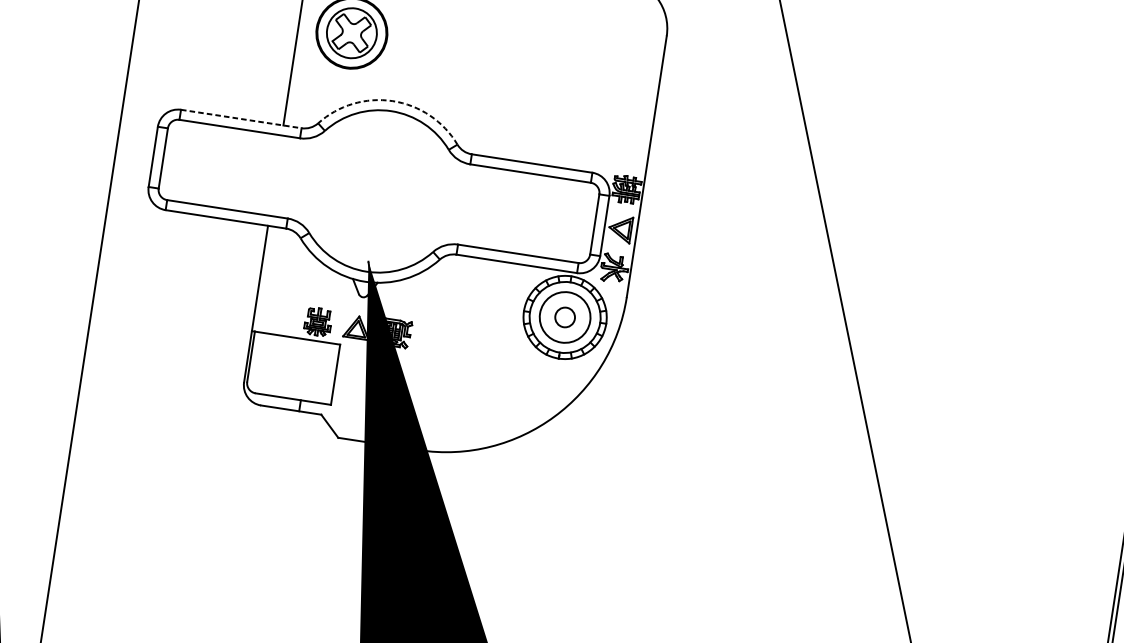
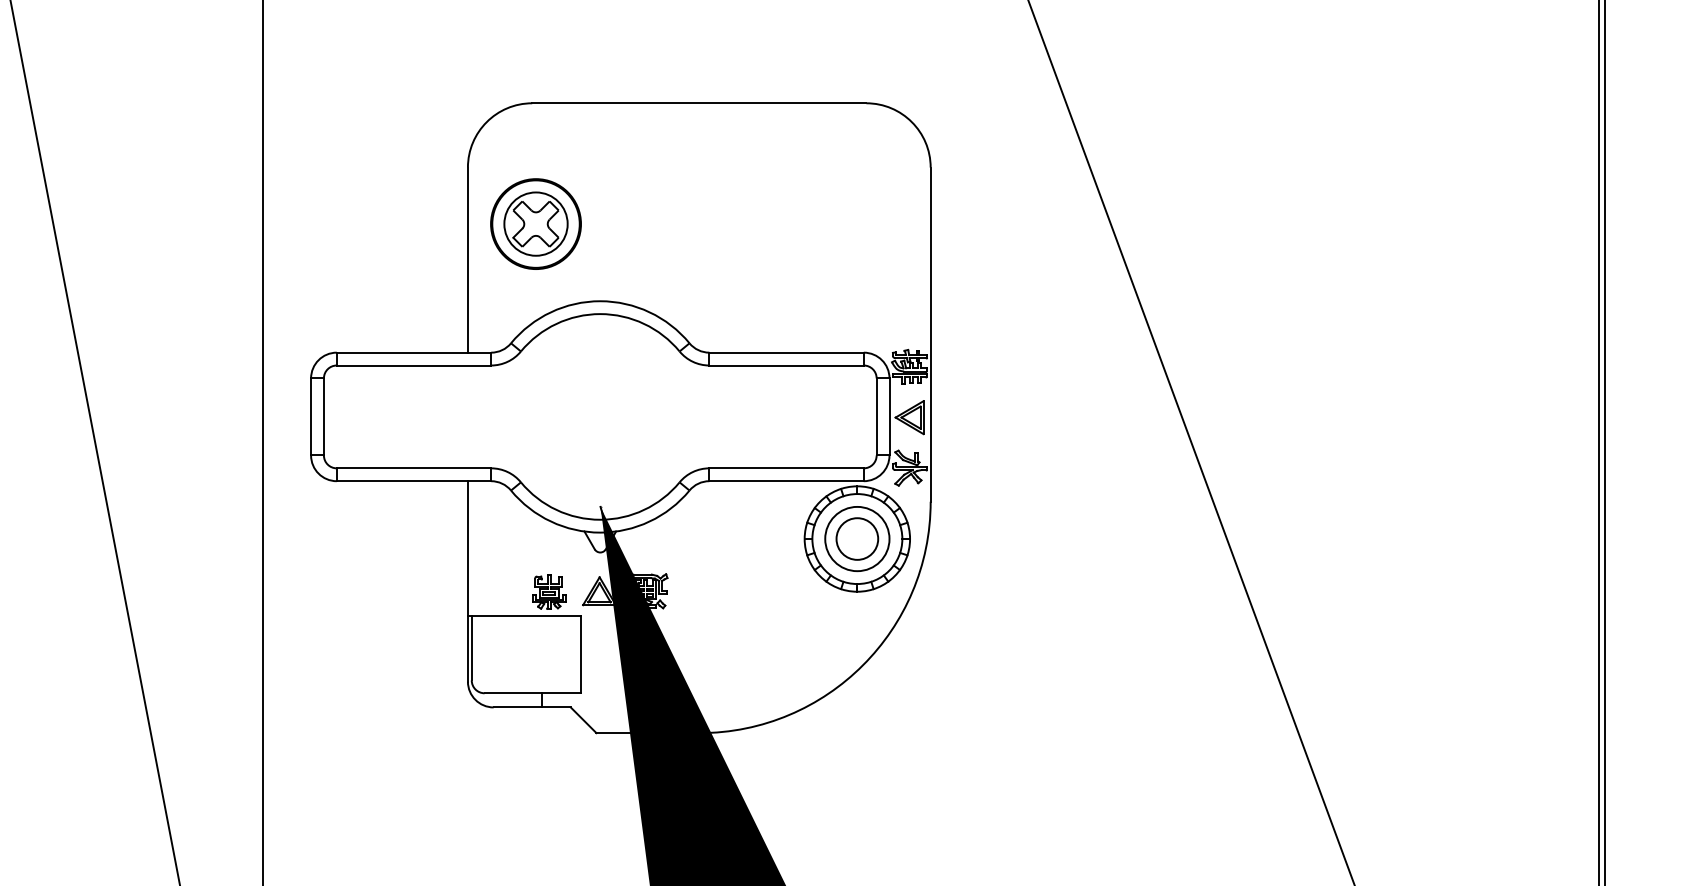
arc: (392, 101) -> (600, 301), dashed -> solid
line: (241, 118) -> (414, 352), dashed -> solid
circle: (565, 317) -> (857, 538), size x1.67

